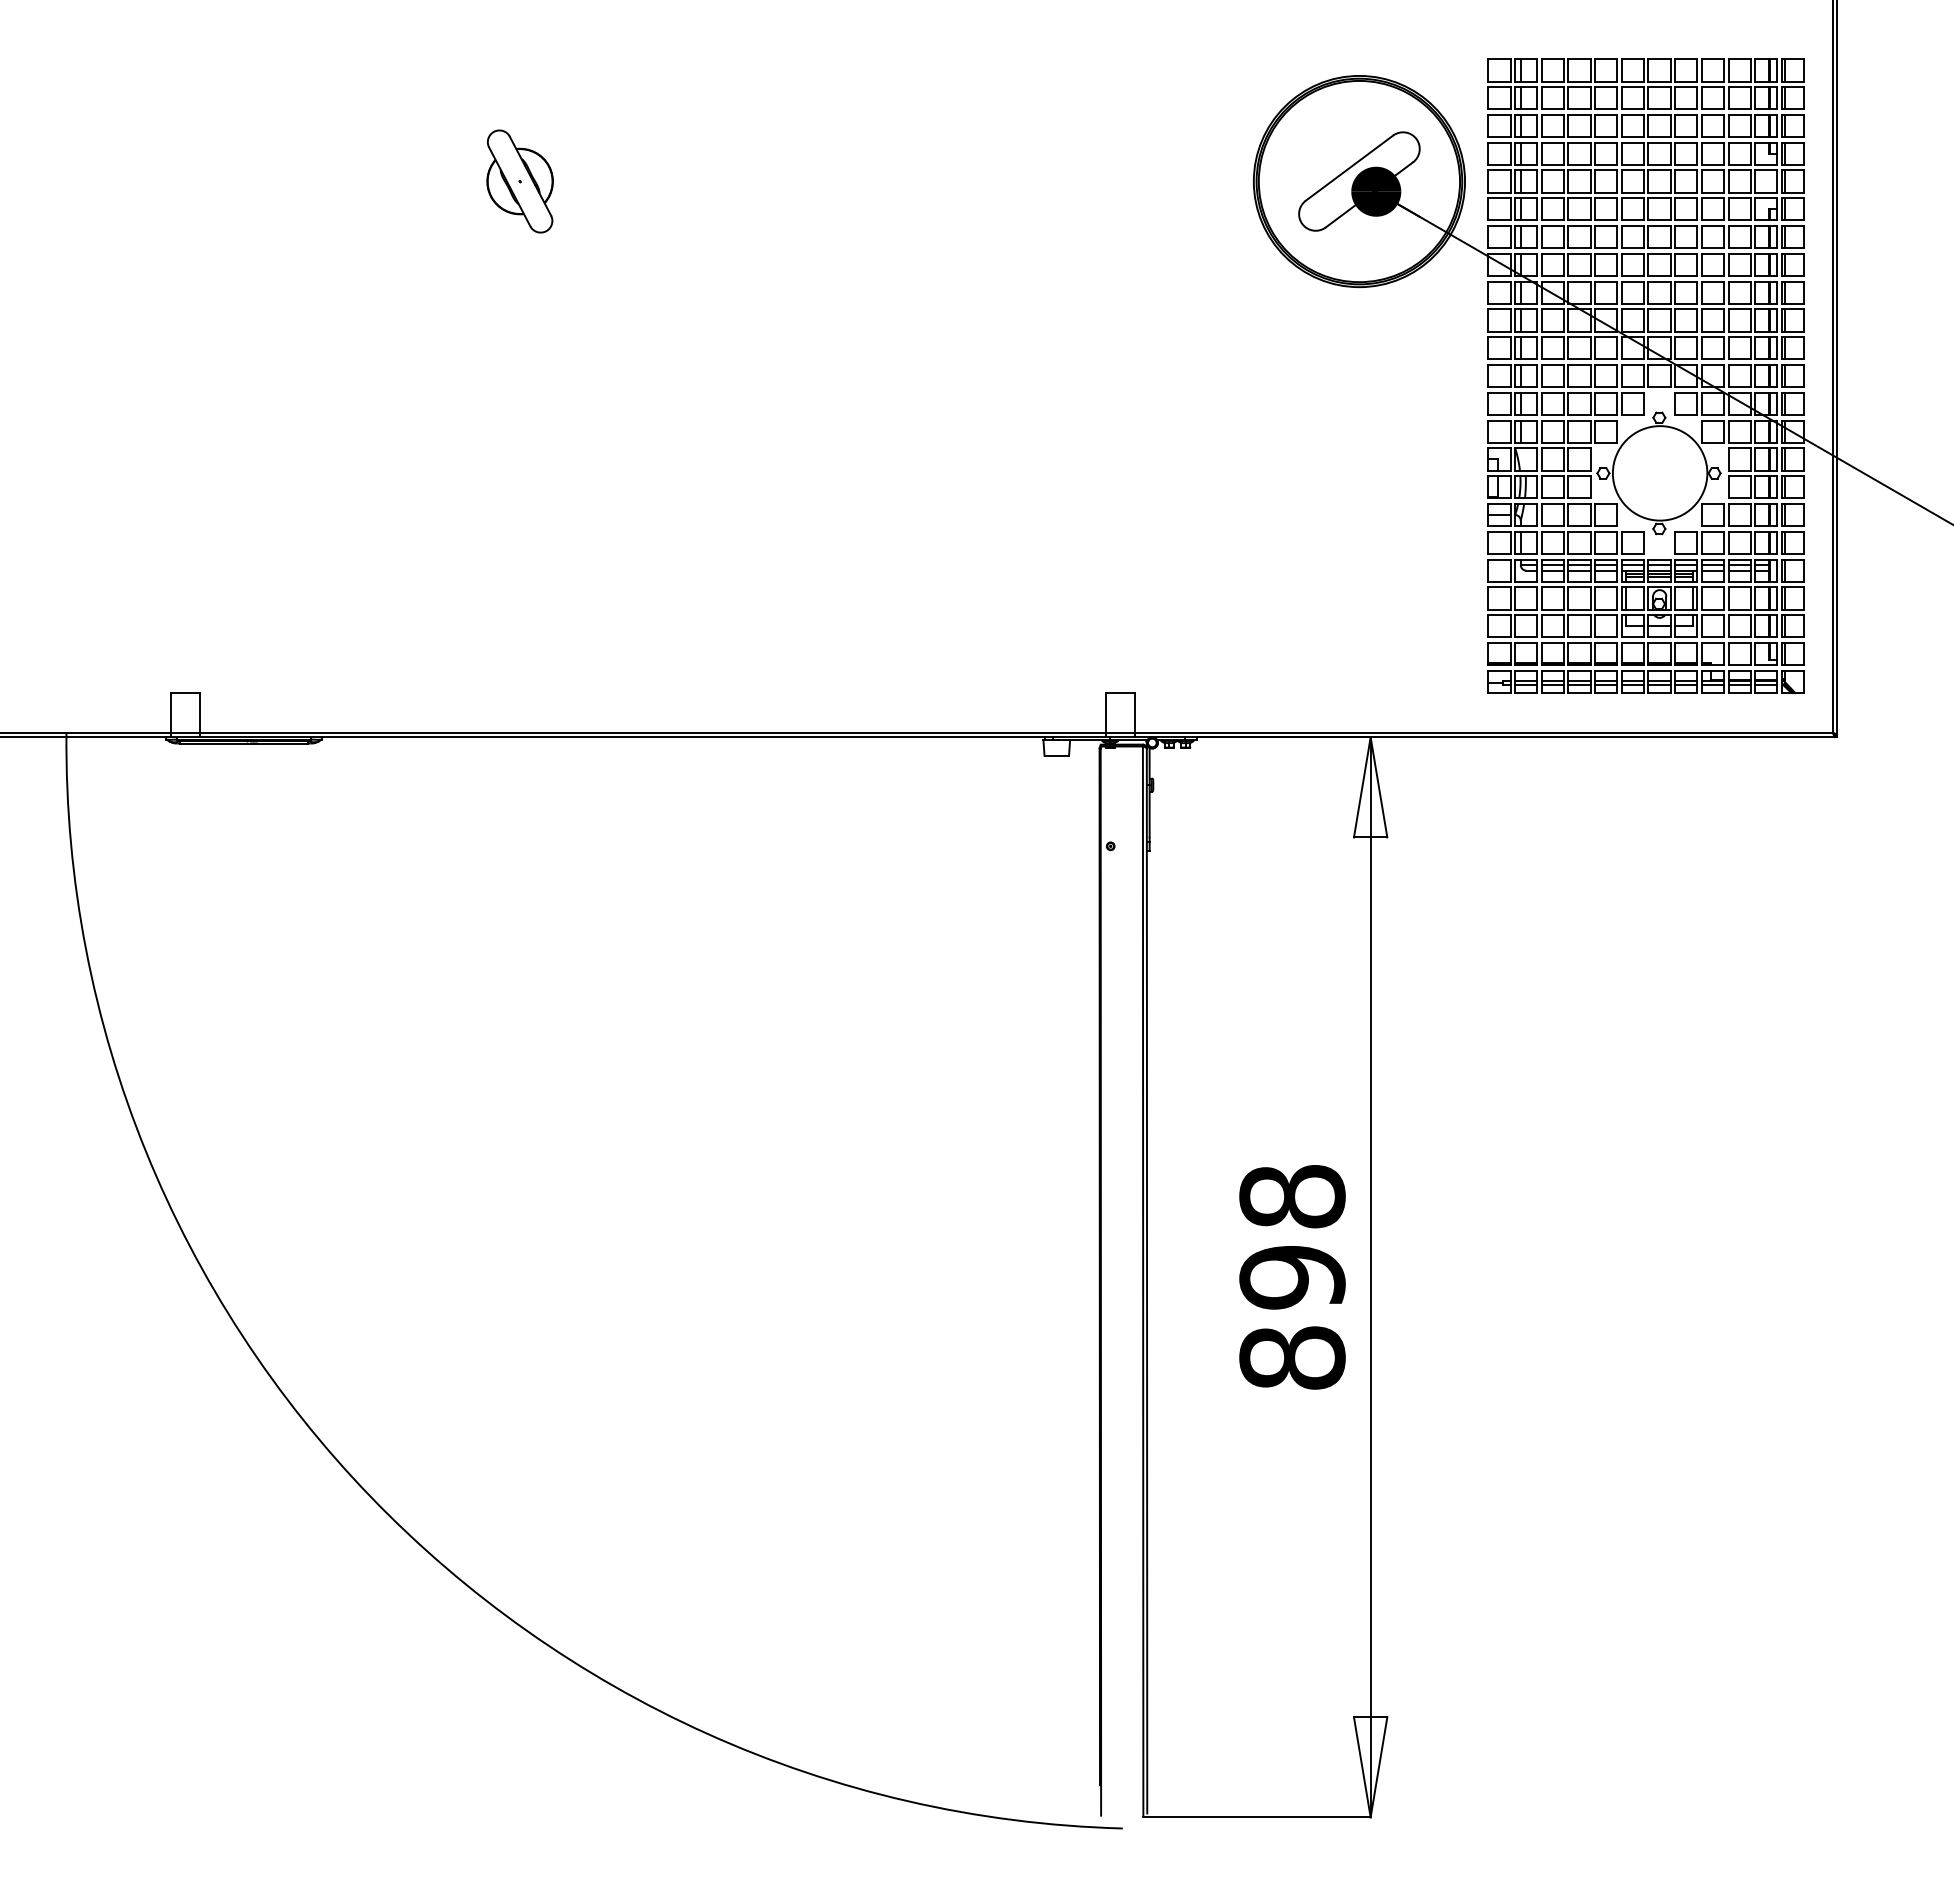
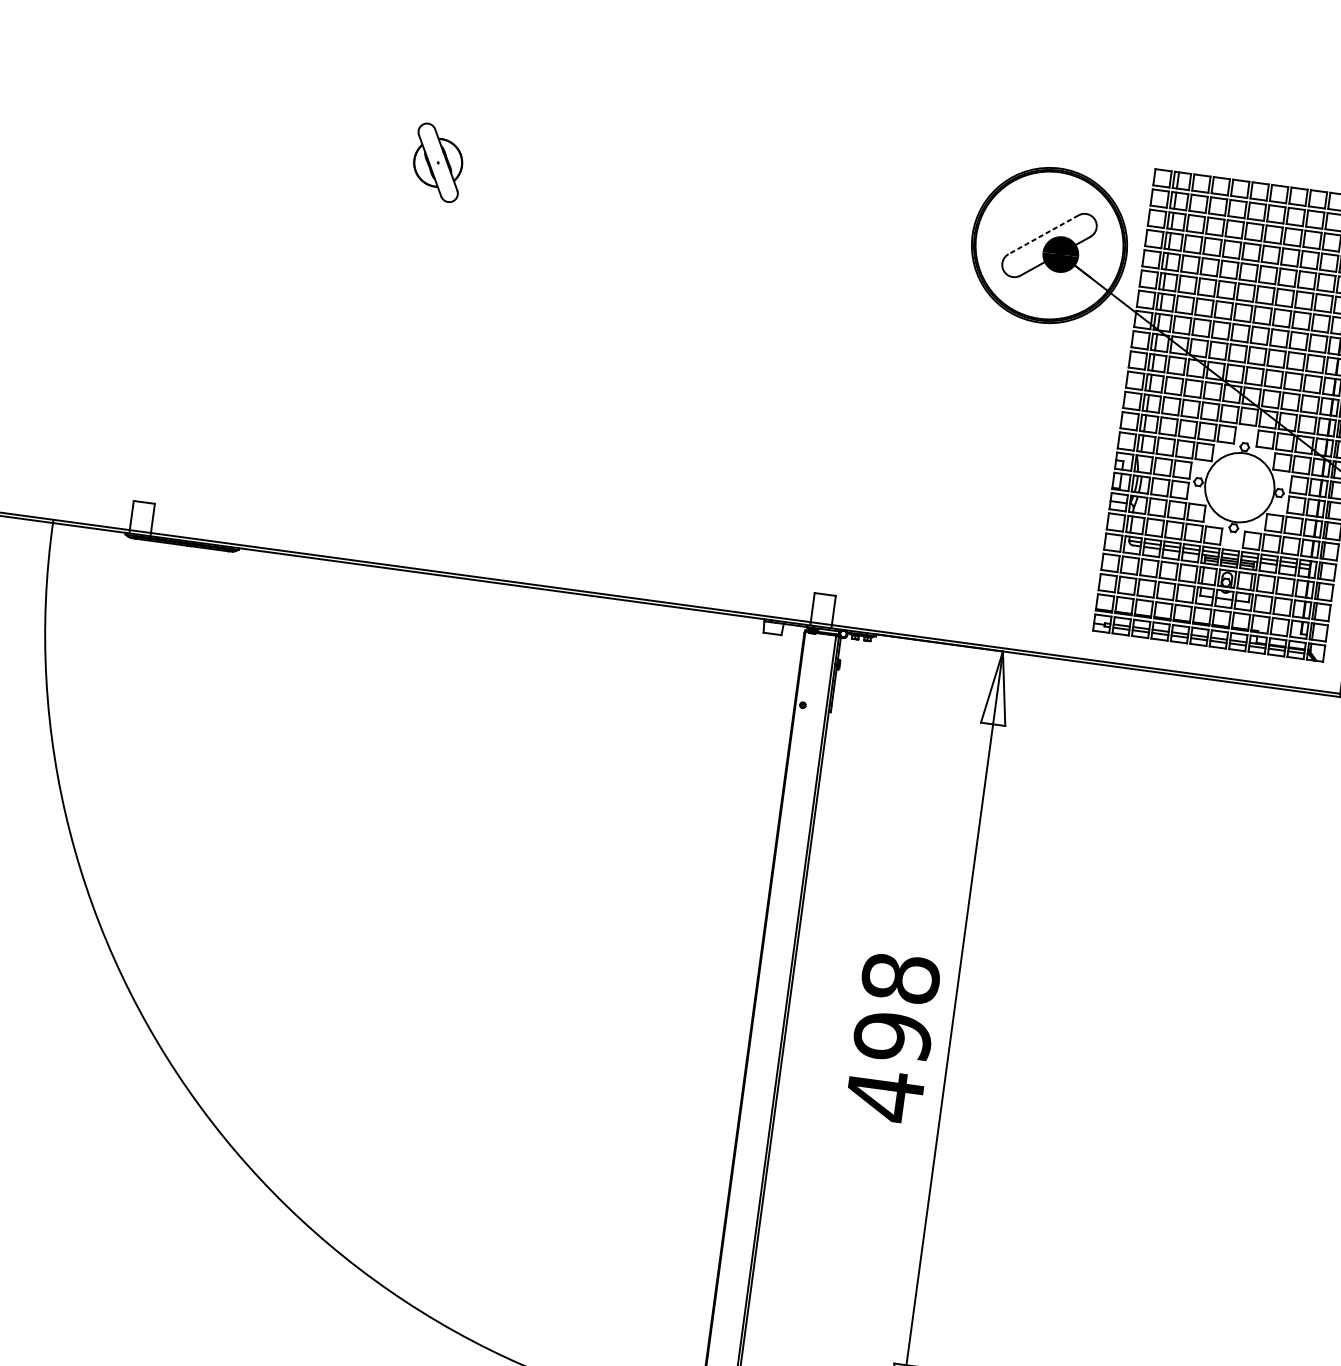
line: (1349, 168) -> (1043, 235), solid -> dashed
text: (1292, 1358) -> (884, 1096), 898 -> 498

